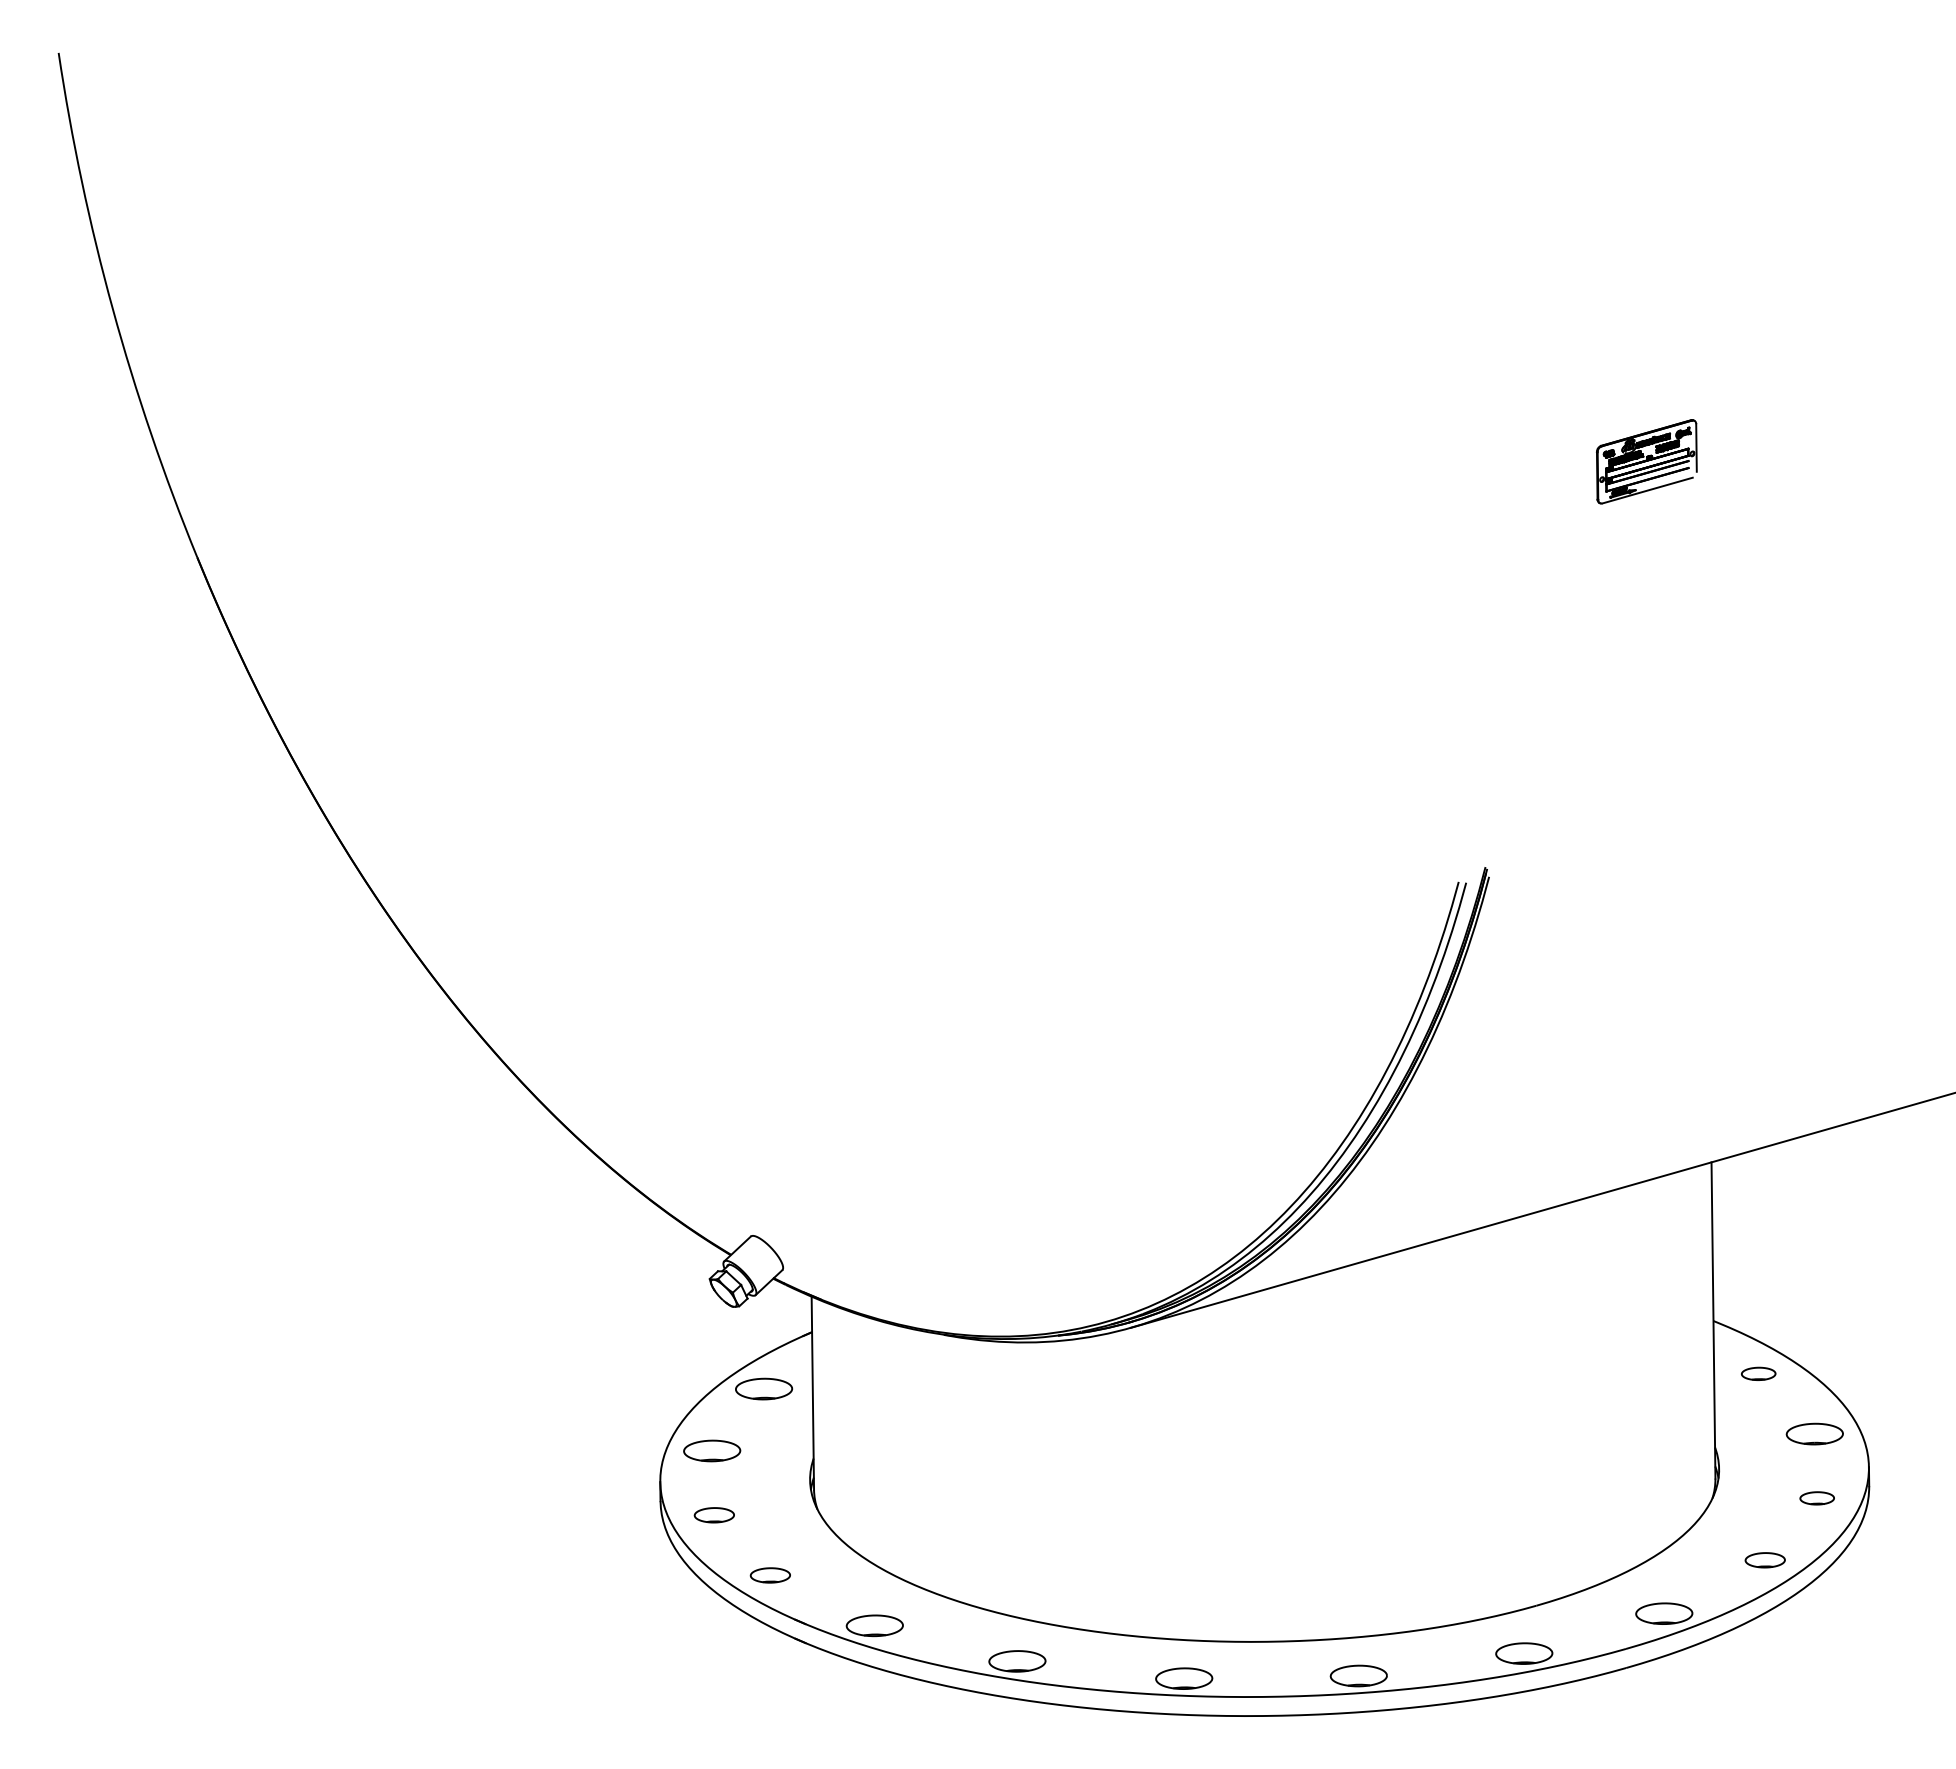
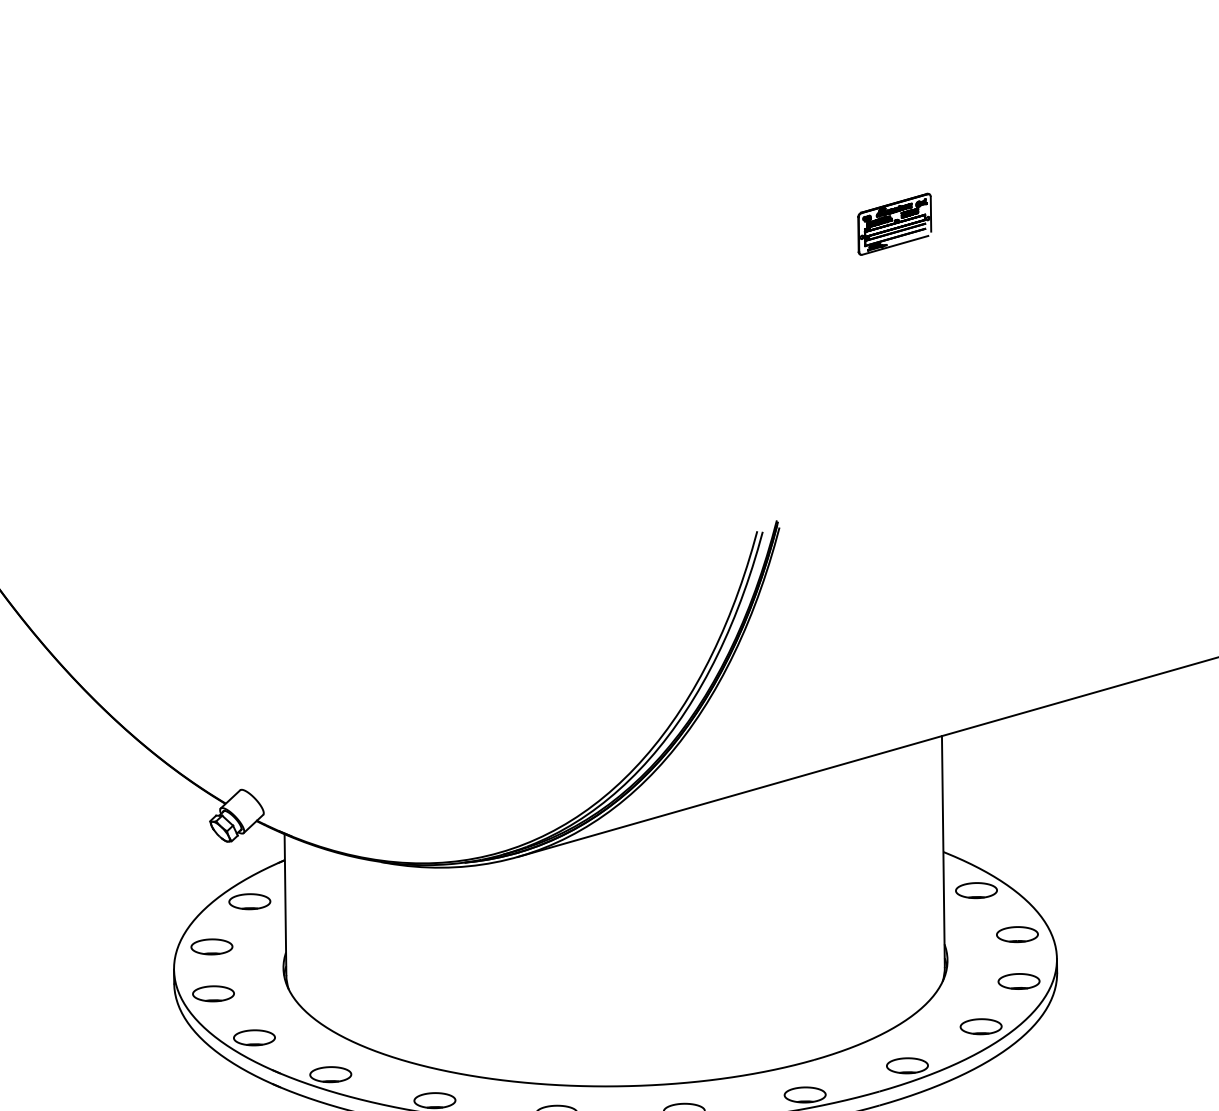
part: (1758, 1373) -> (976, 890), size x1.67
part: (1817, 1498) -> (1019, 981), size x1.67
part: (714, 1515) -> (213, 994), size x1.43
part: (1765, 1560) -> (981, 1026), size x1.43
part: (770, 1575) -> (254, 1037), size x1.43

